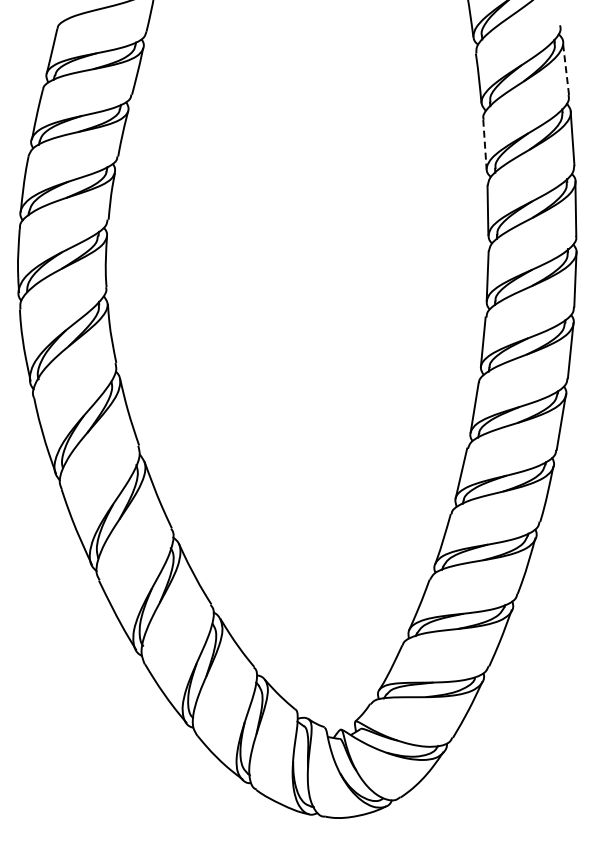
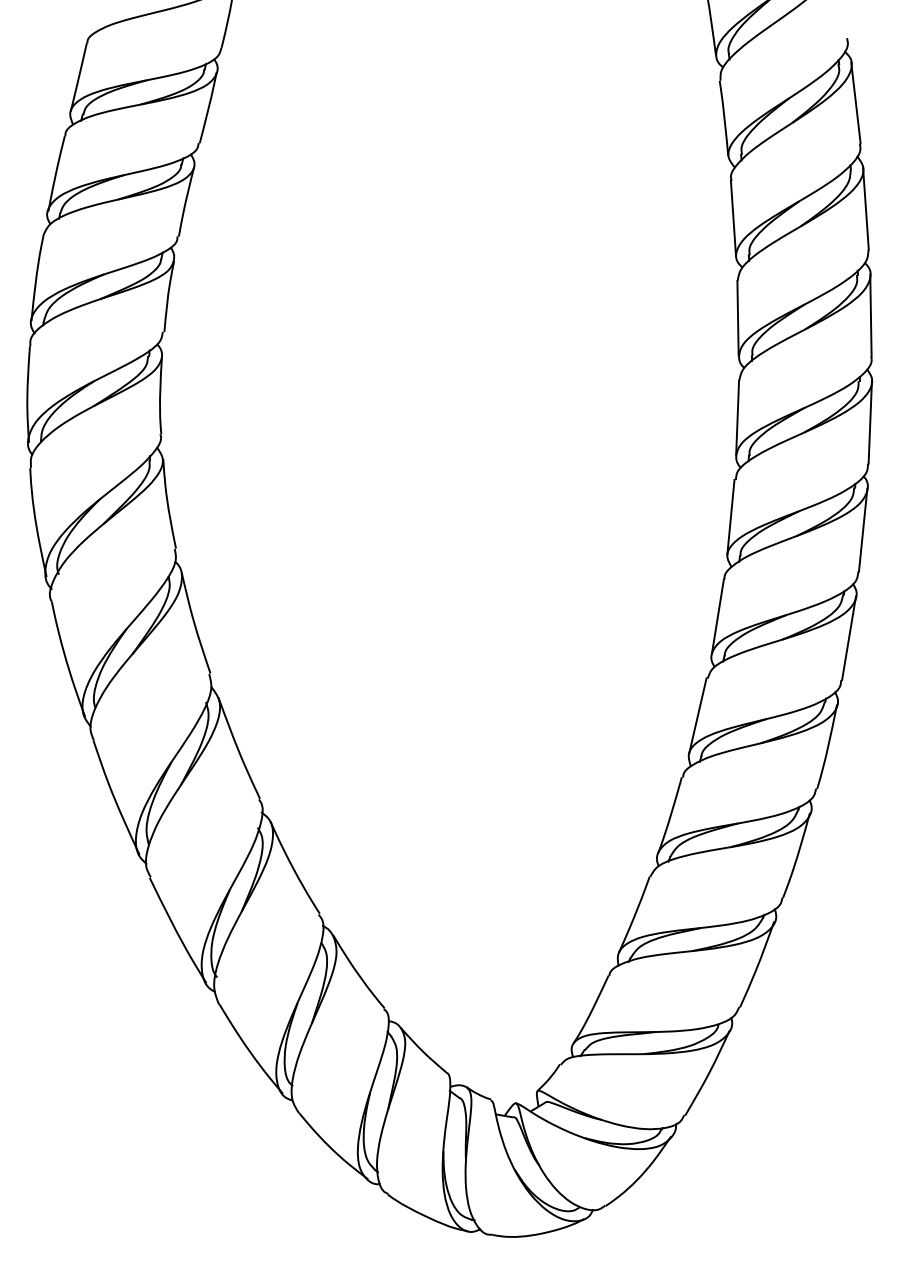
line: (565, 68) -> (855, 103), dashed -> solid
line: (484, 144) -> (732, 218), dashed -> solid

